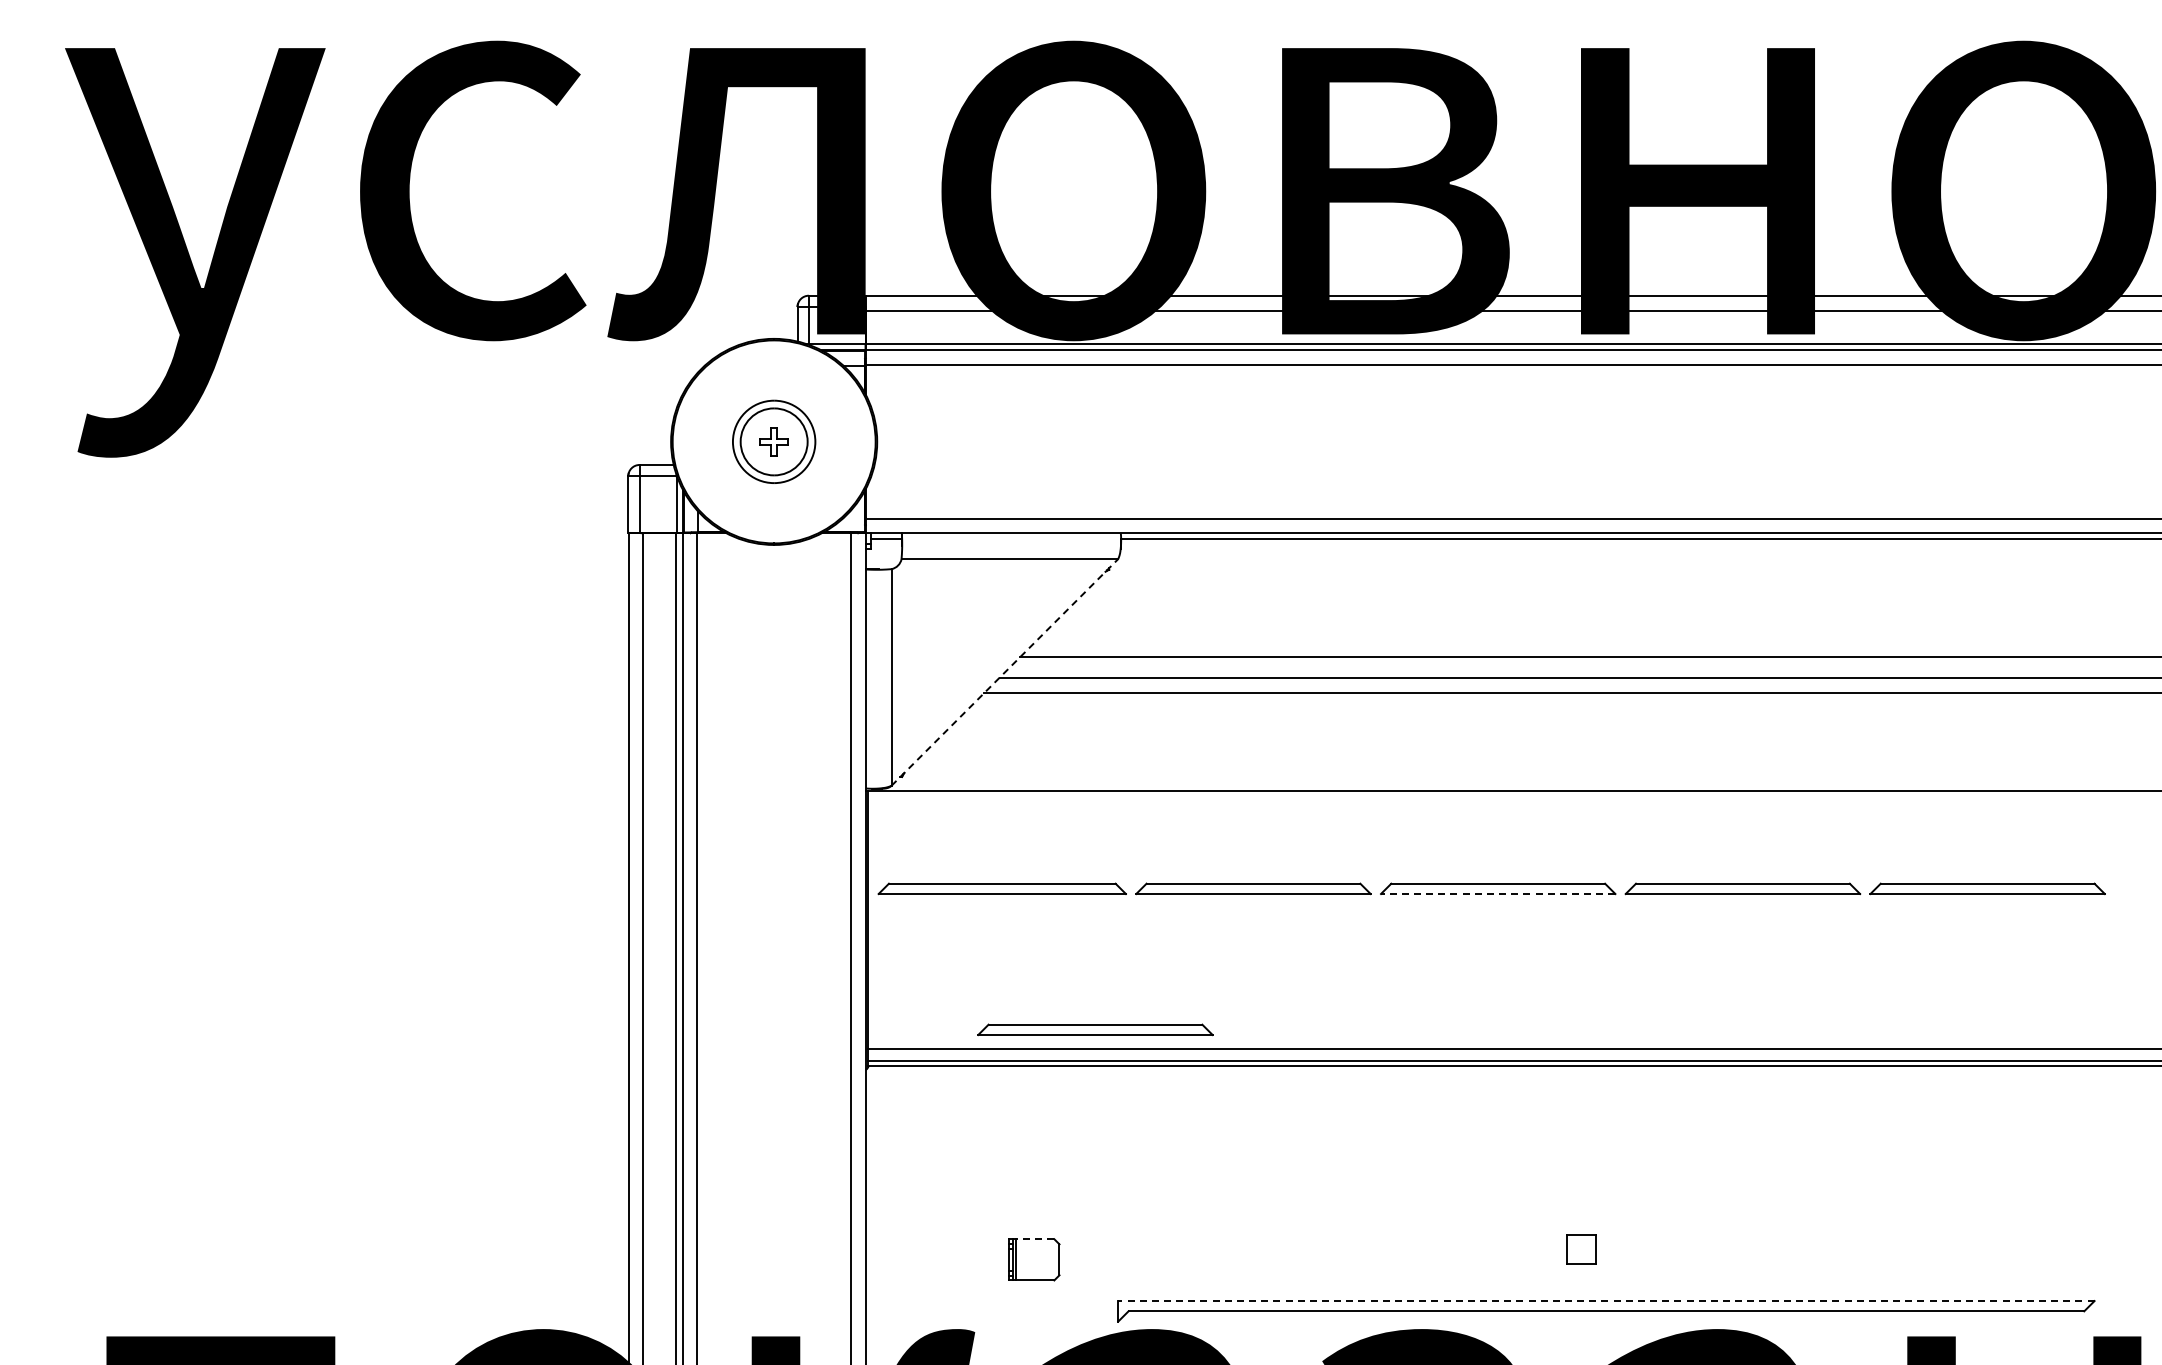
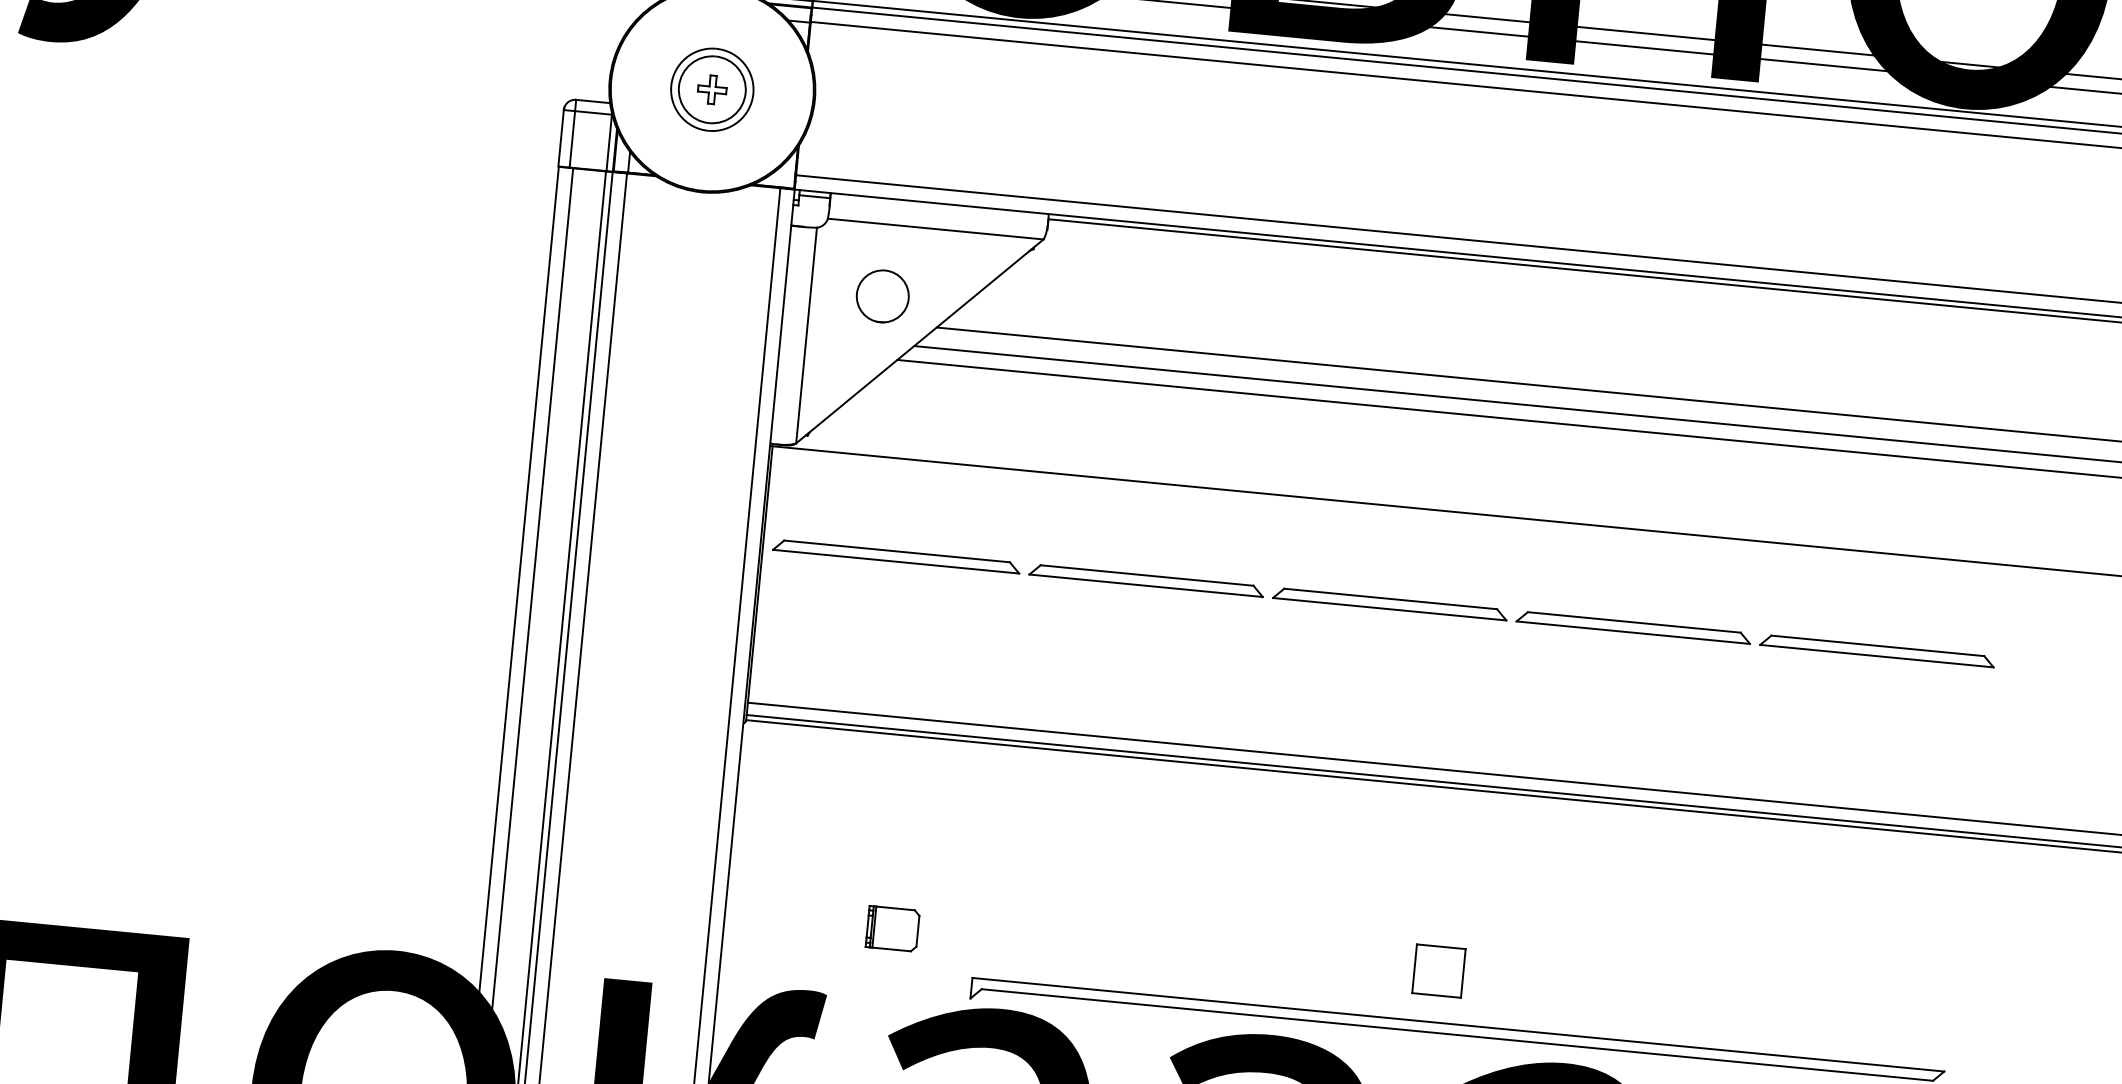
circle: (963, 631) -> (882, 296), added
line: (1005, 672) -> (920, 341), dashed -> solid
line: (1497, 894) -> (1388, 609), dashed -> solid
part: (1095, 1029) -> (975, 705), removed
line: (1034, 1239) -> (895, 908), dashed -> solid
part: (1581, 1249) -> (1438, 971), size x1.67
line: (1605, 1301) -> (1457, 1025), dashed -> solid

